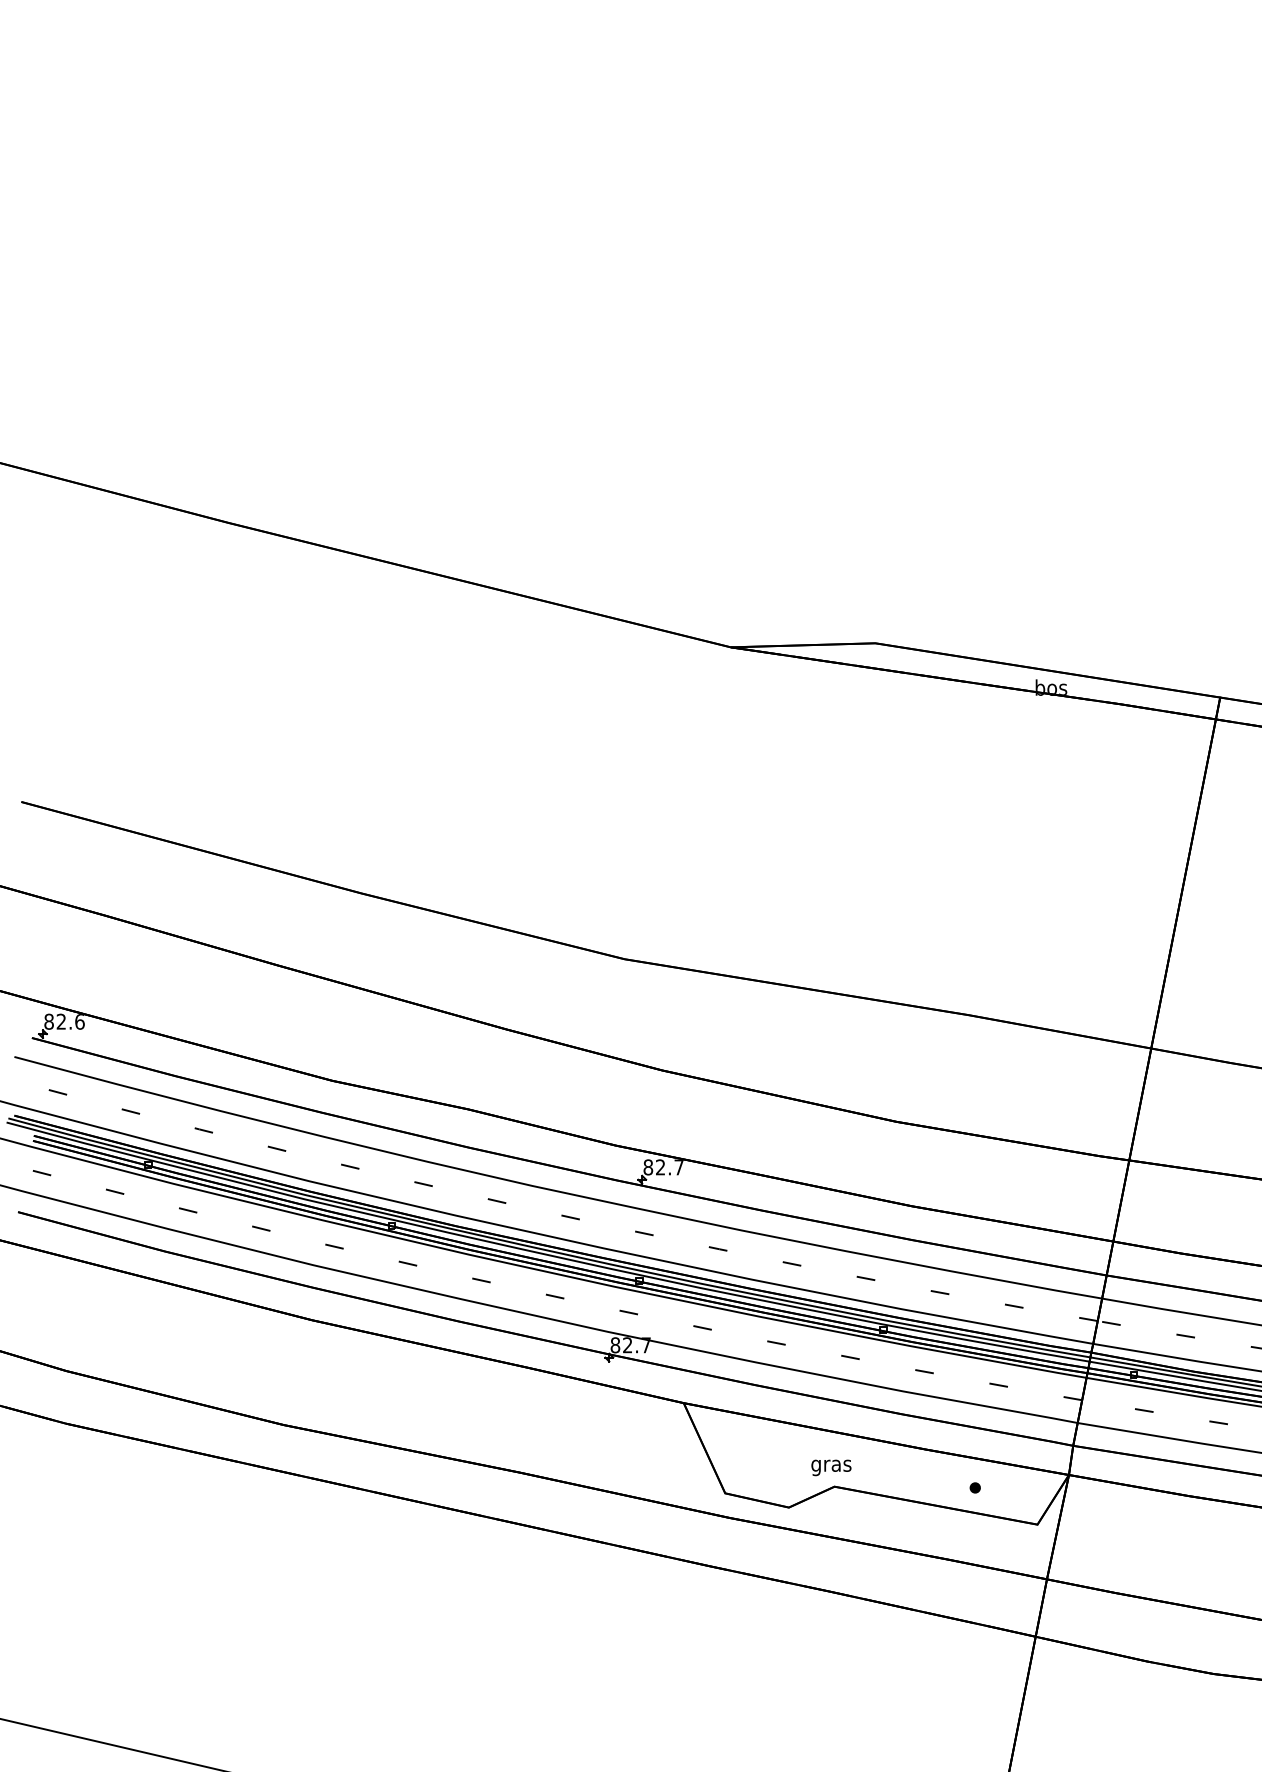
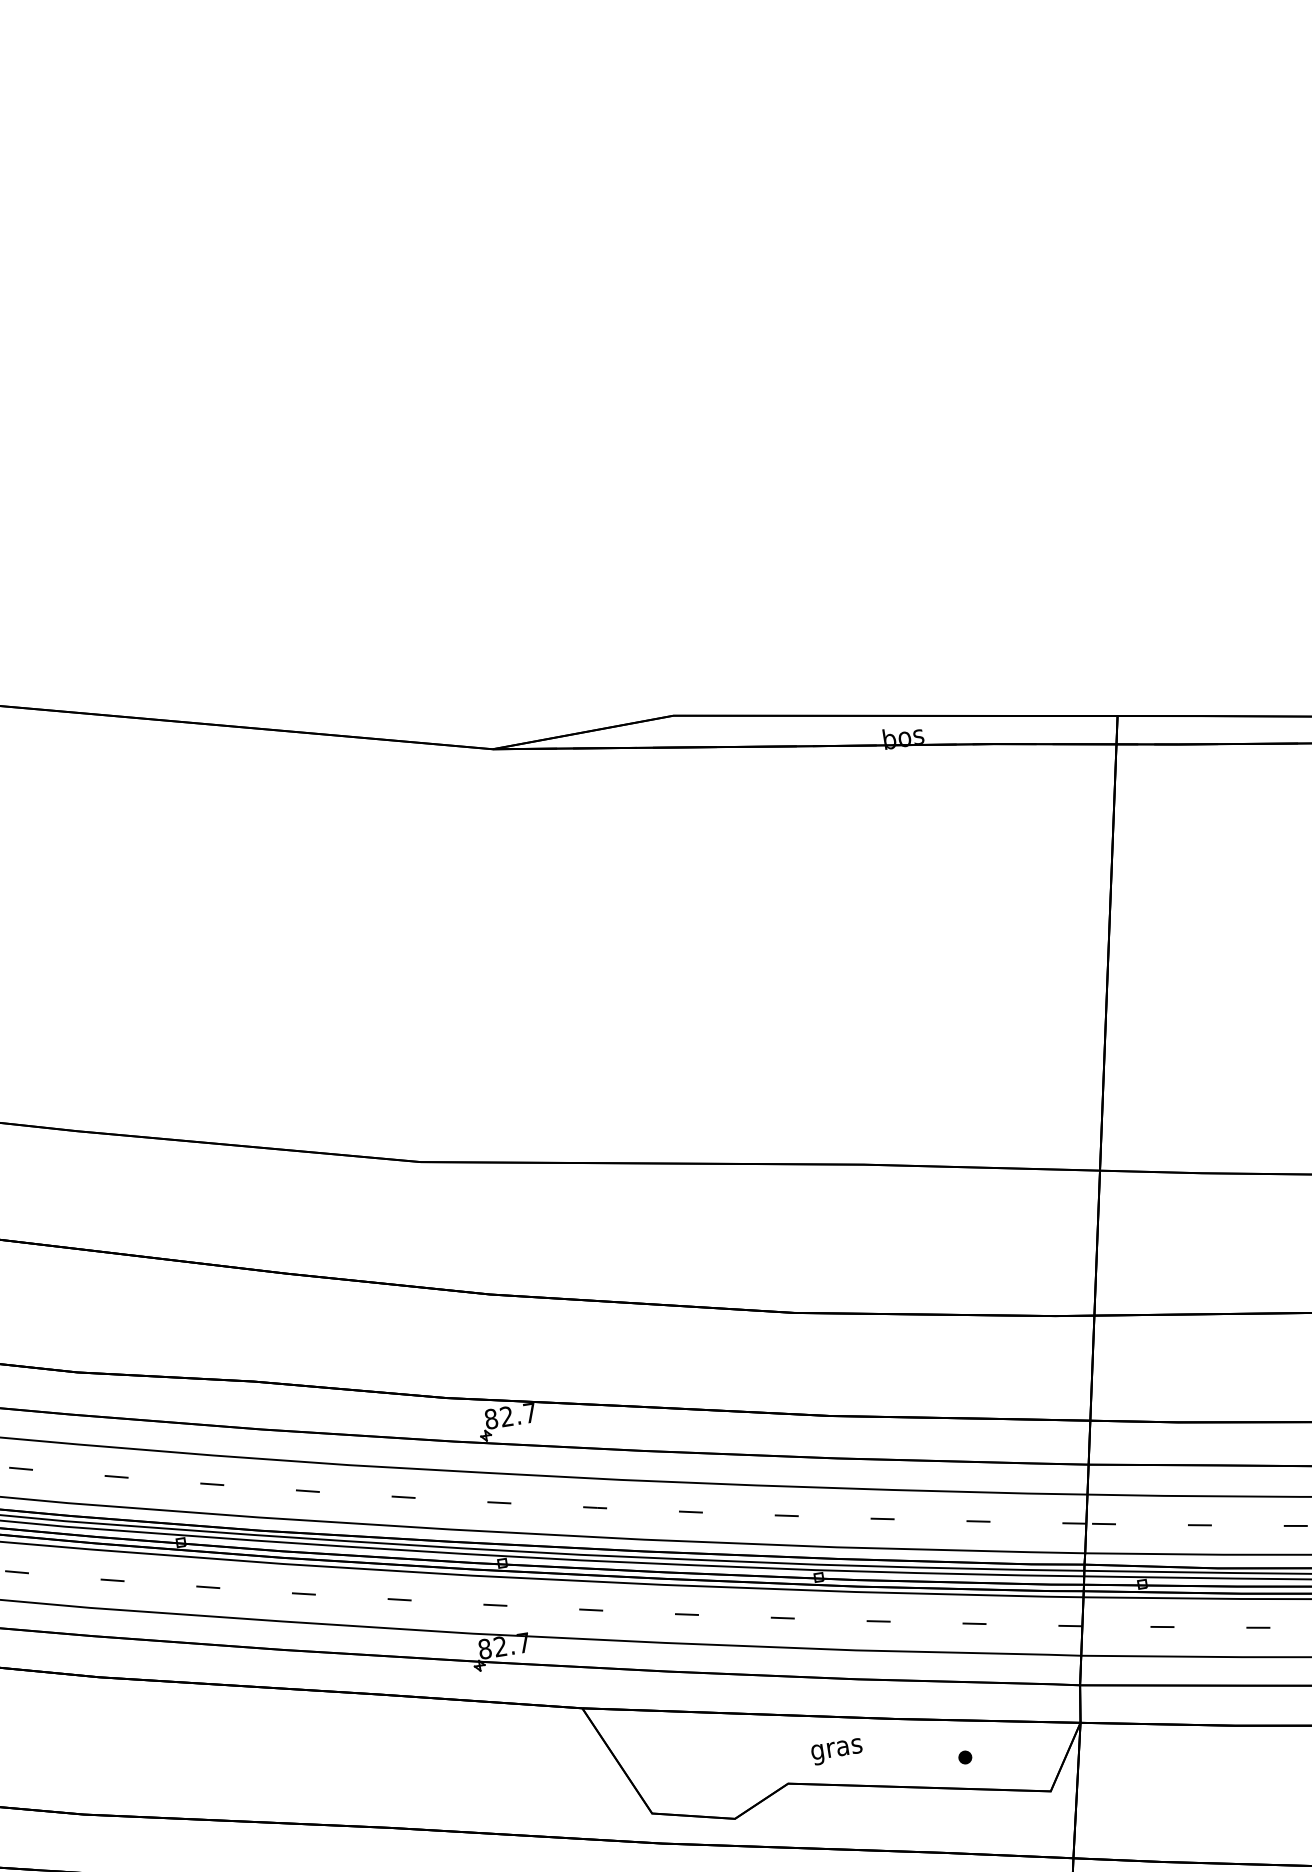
text: (831, 1467) -> (837, 1751), moved

